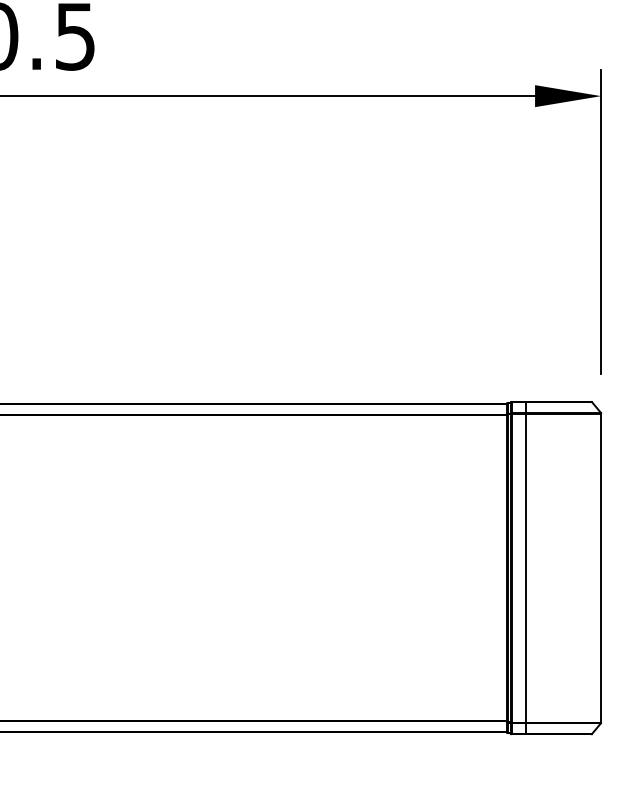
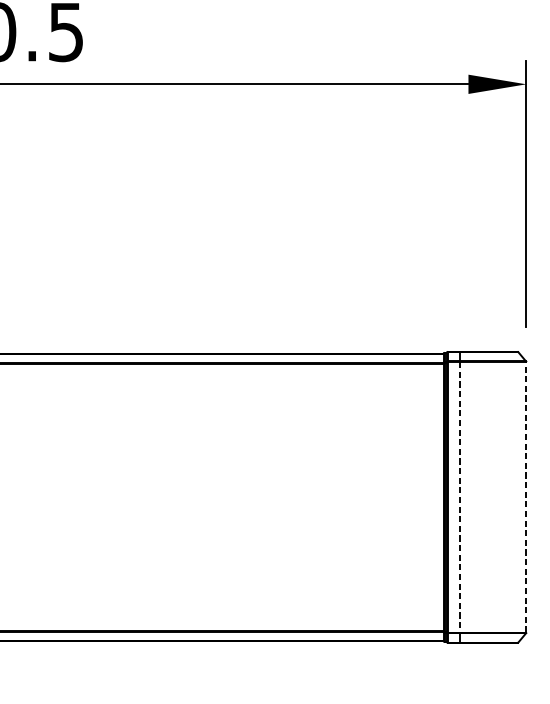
line: (525, 568) -> (460, 497), solid -> dashed
line: (601, 568) -> (526, 497), solid -> dashed

